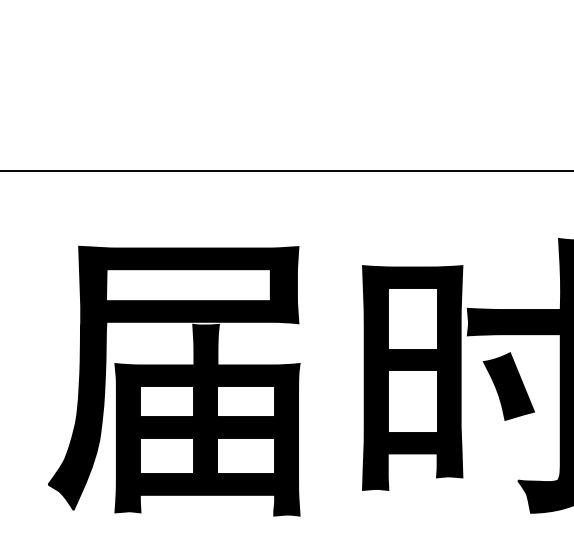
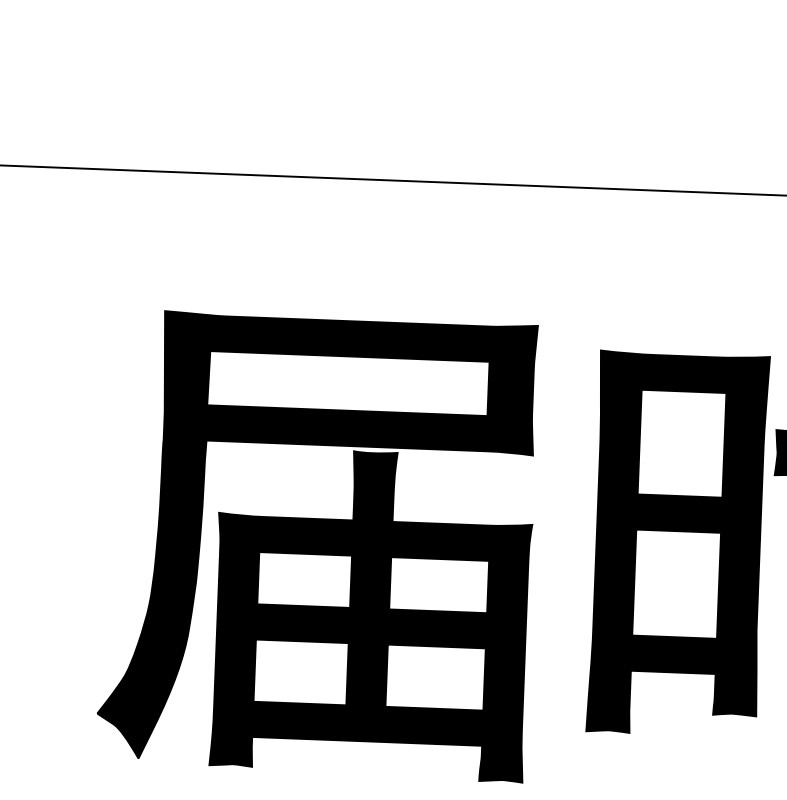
part: (174, 380) -> (318, 544), moved

